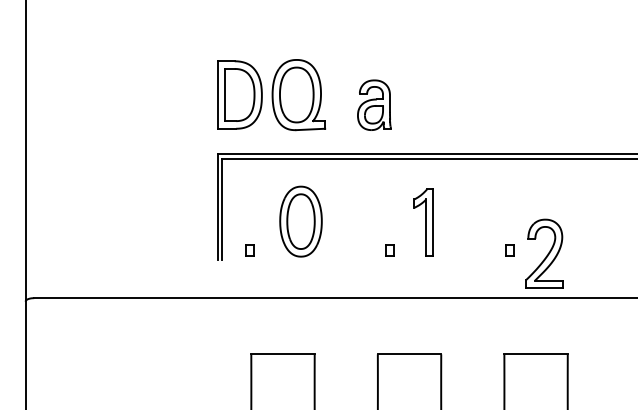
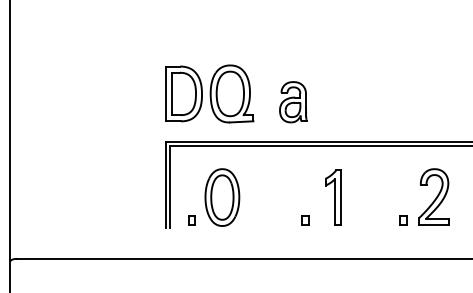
part: (300, 221) -> (221, 197), moved
part: (544, 253) -> (433, 196), moved

